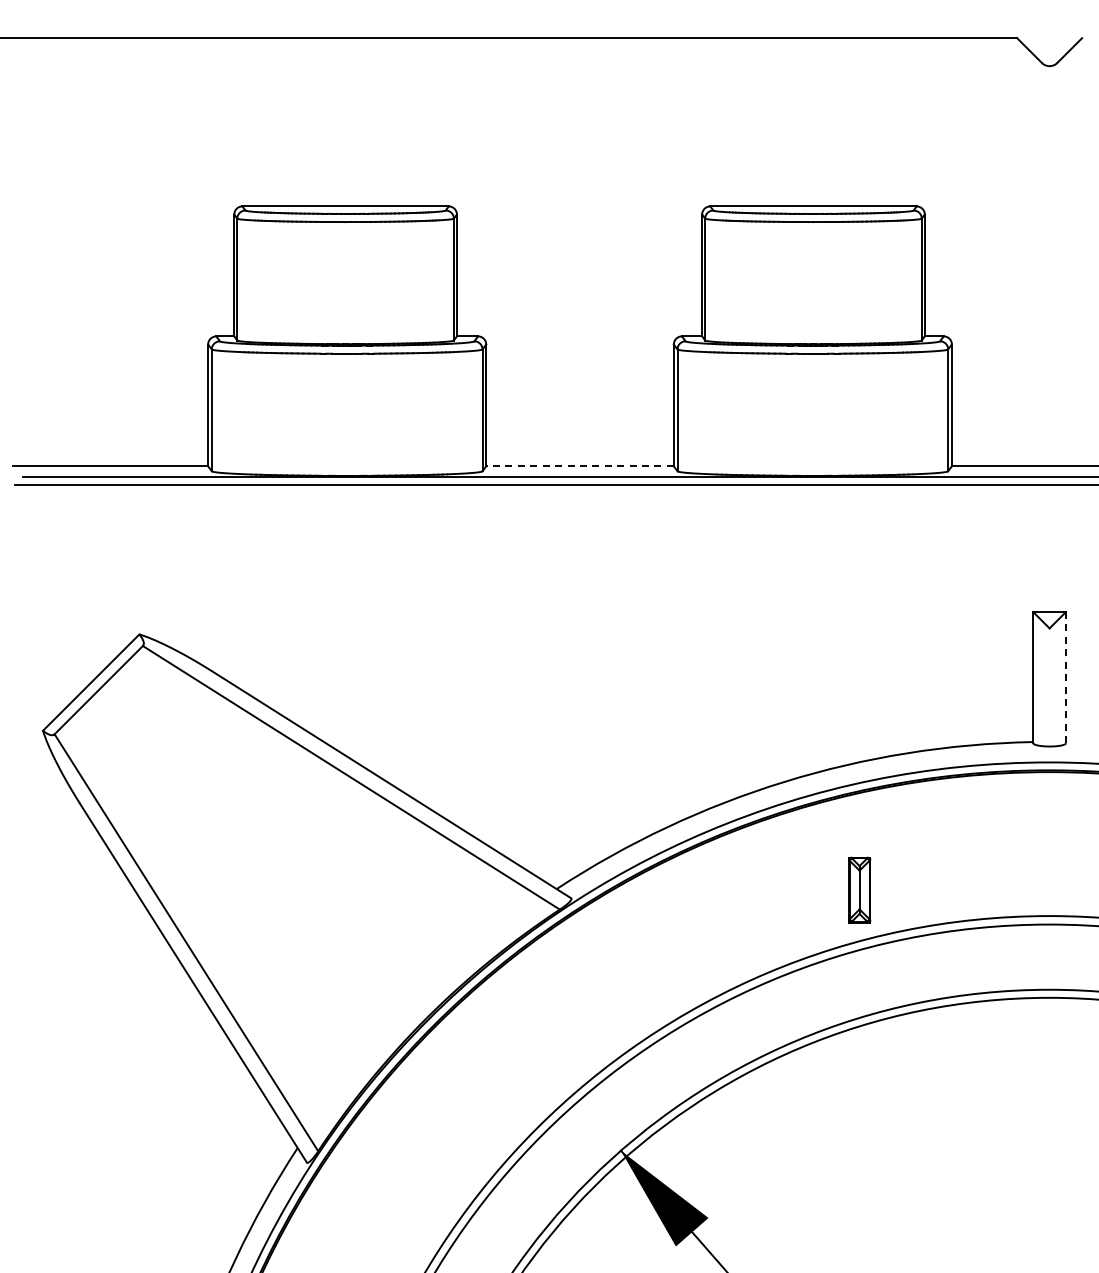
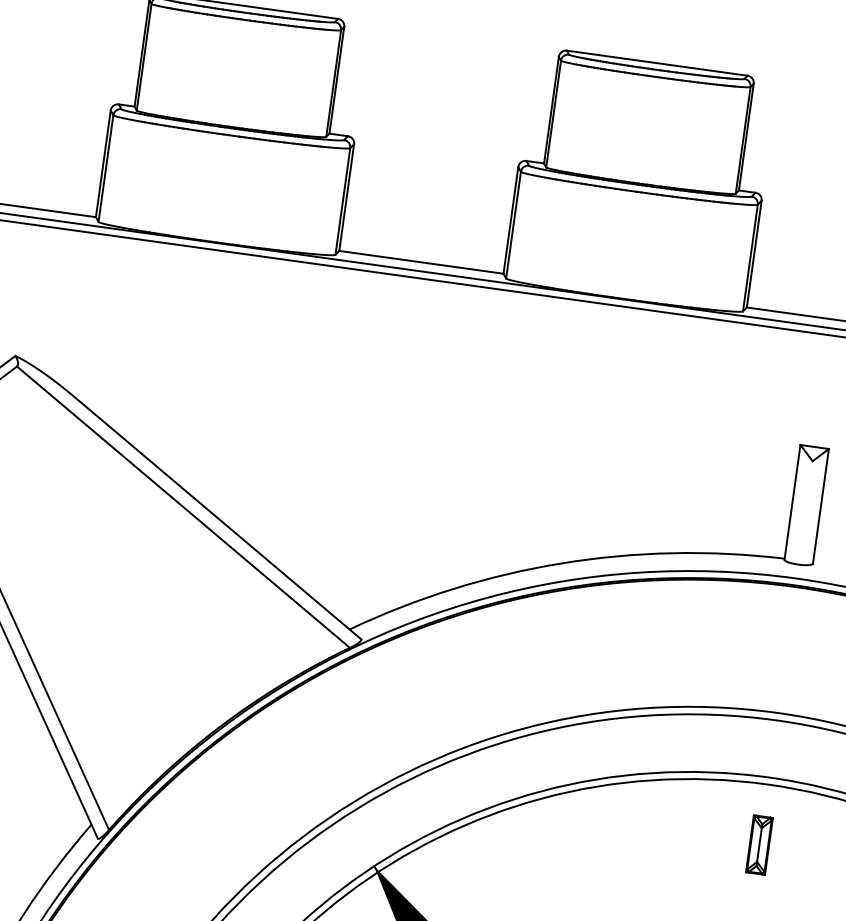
line: (580, 466) -> (421, 262), dashed -> solid
line: (1065, 677) -> (820, 506), dashed -> solid
part: (859, 889) -> (759, 844), moved

